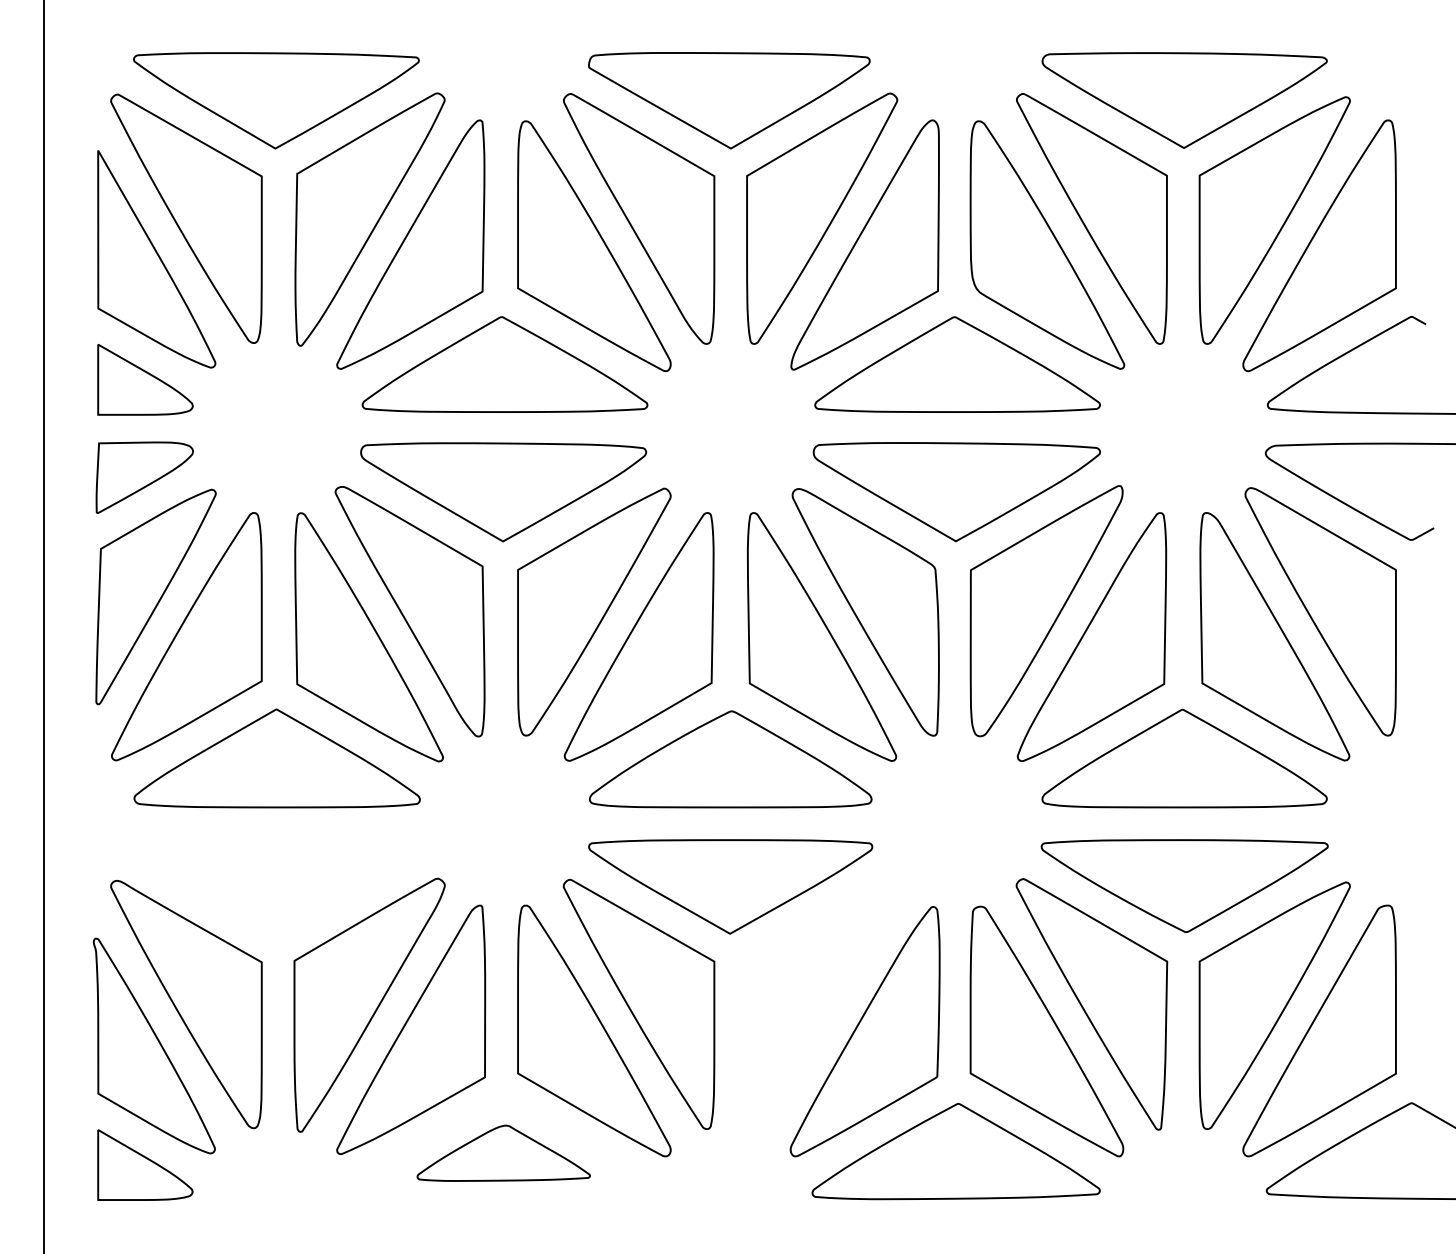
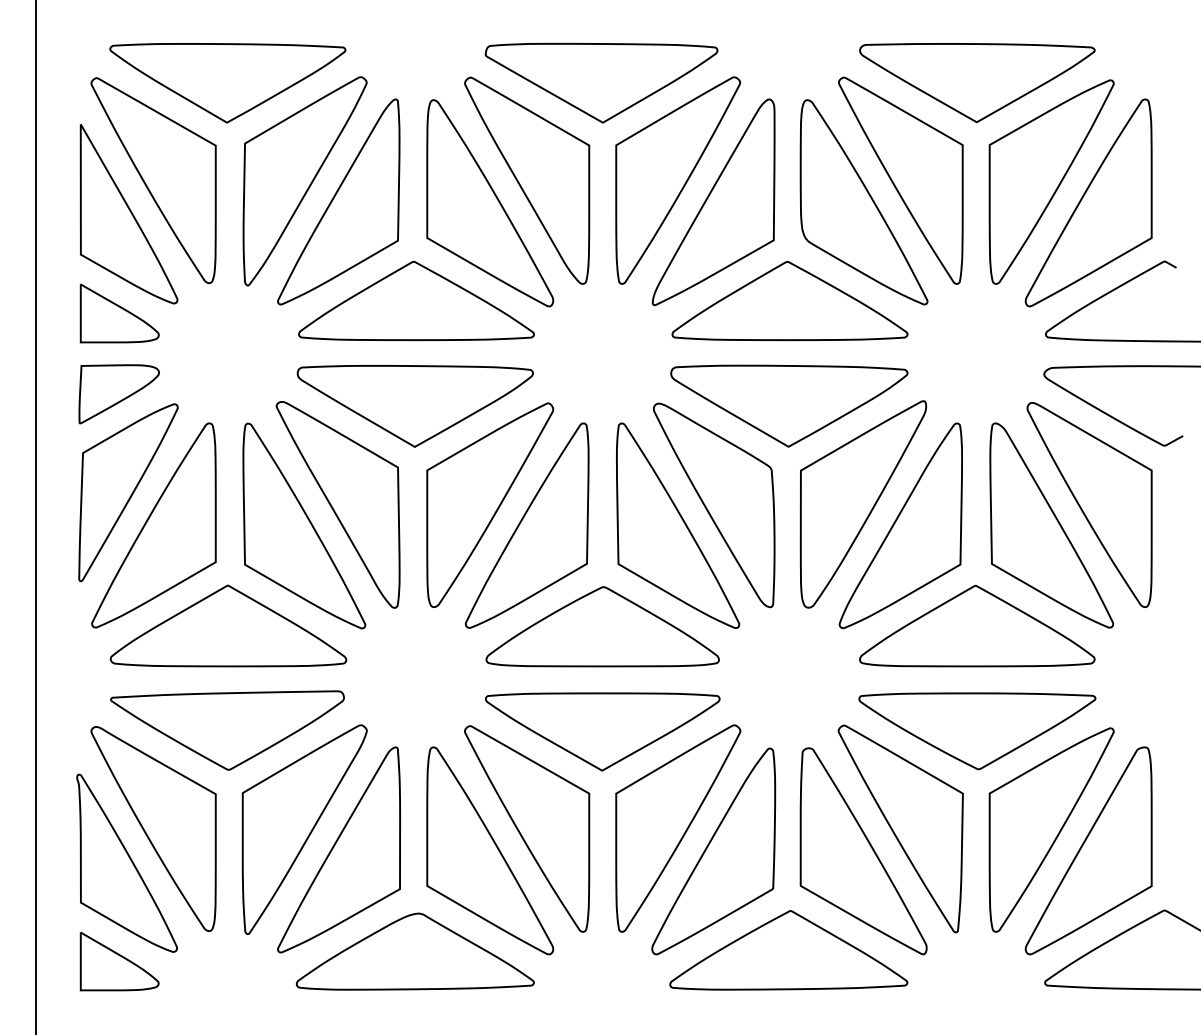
part: (276, 884) -> (227, 729), added
part: (822, 1003) -> (678, 828), added
part: (503, 1153) -> (415, 951), size x1.67

